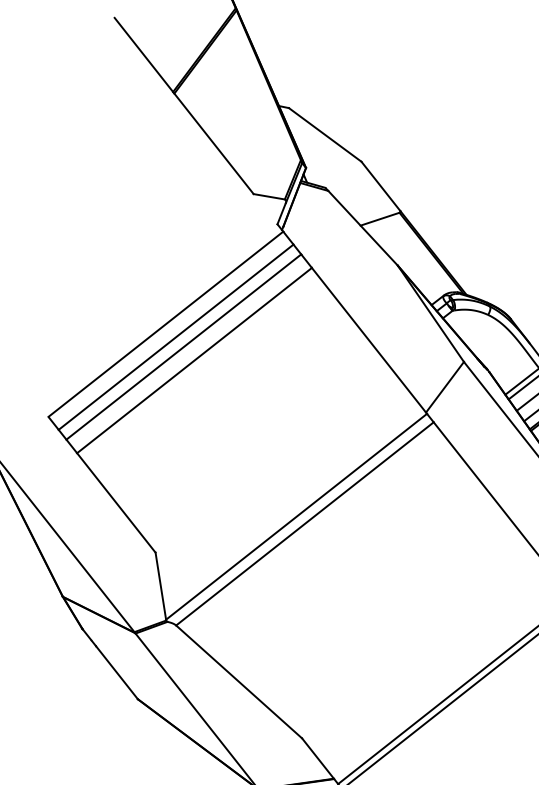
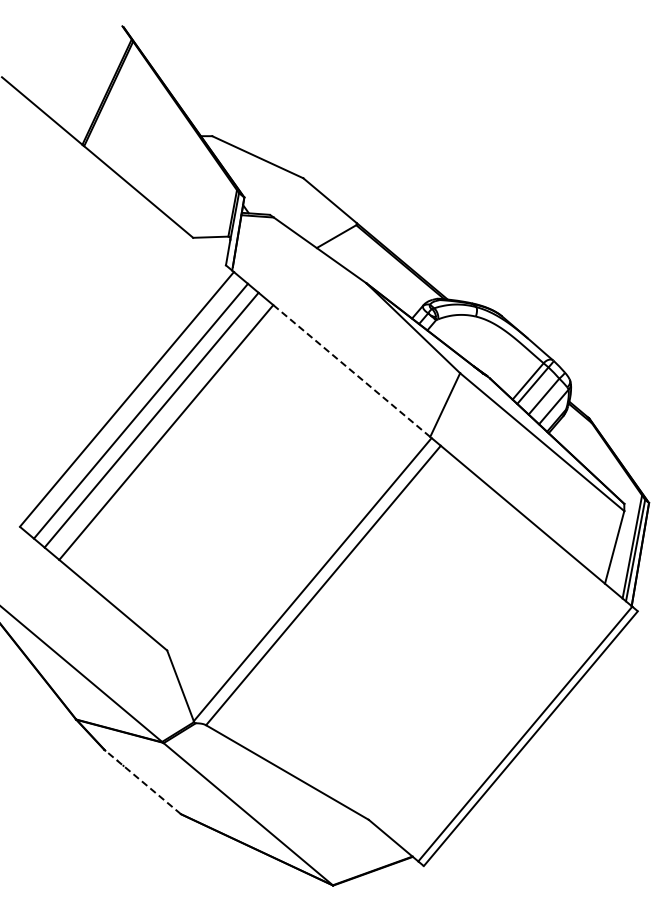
line: (369, 340) -> (352, 371), solid -> dashed
line: (109, 664) -> (142, 782), solid -> dashed

